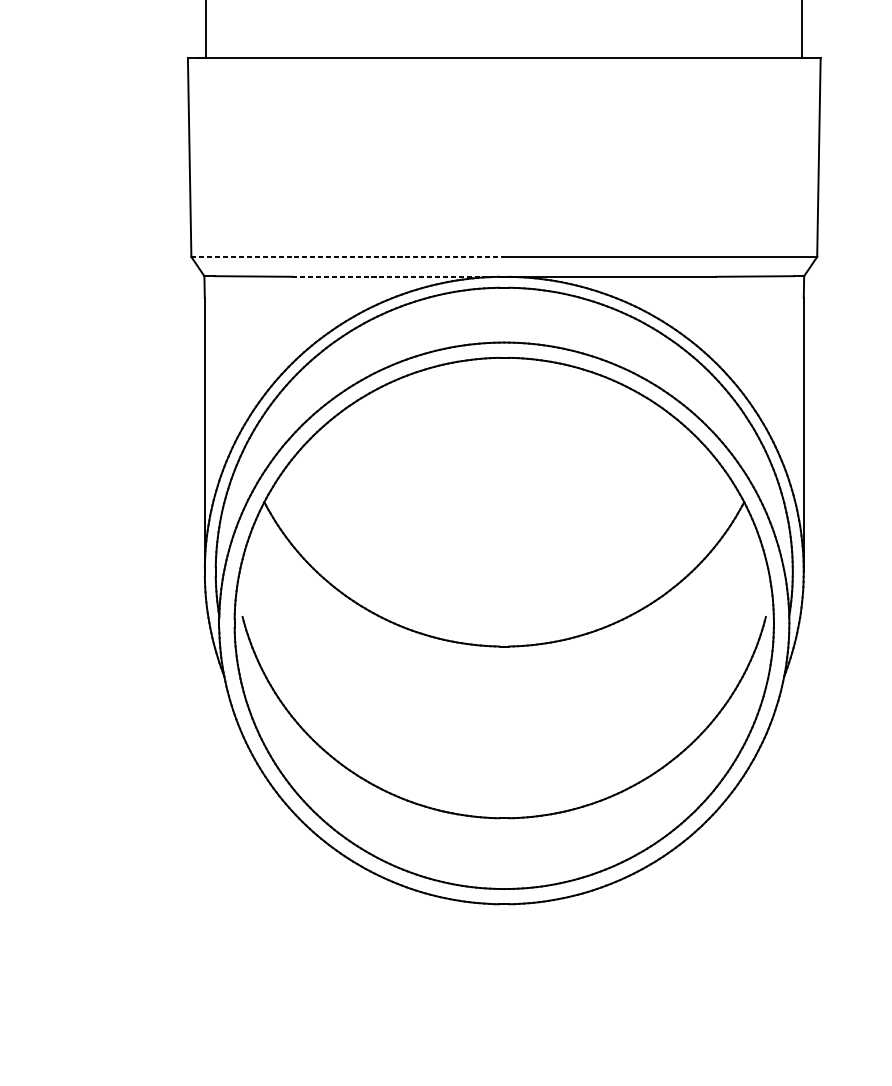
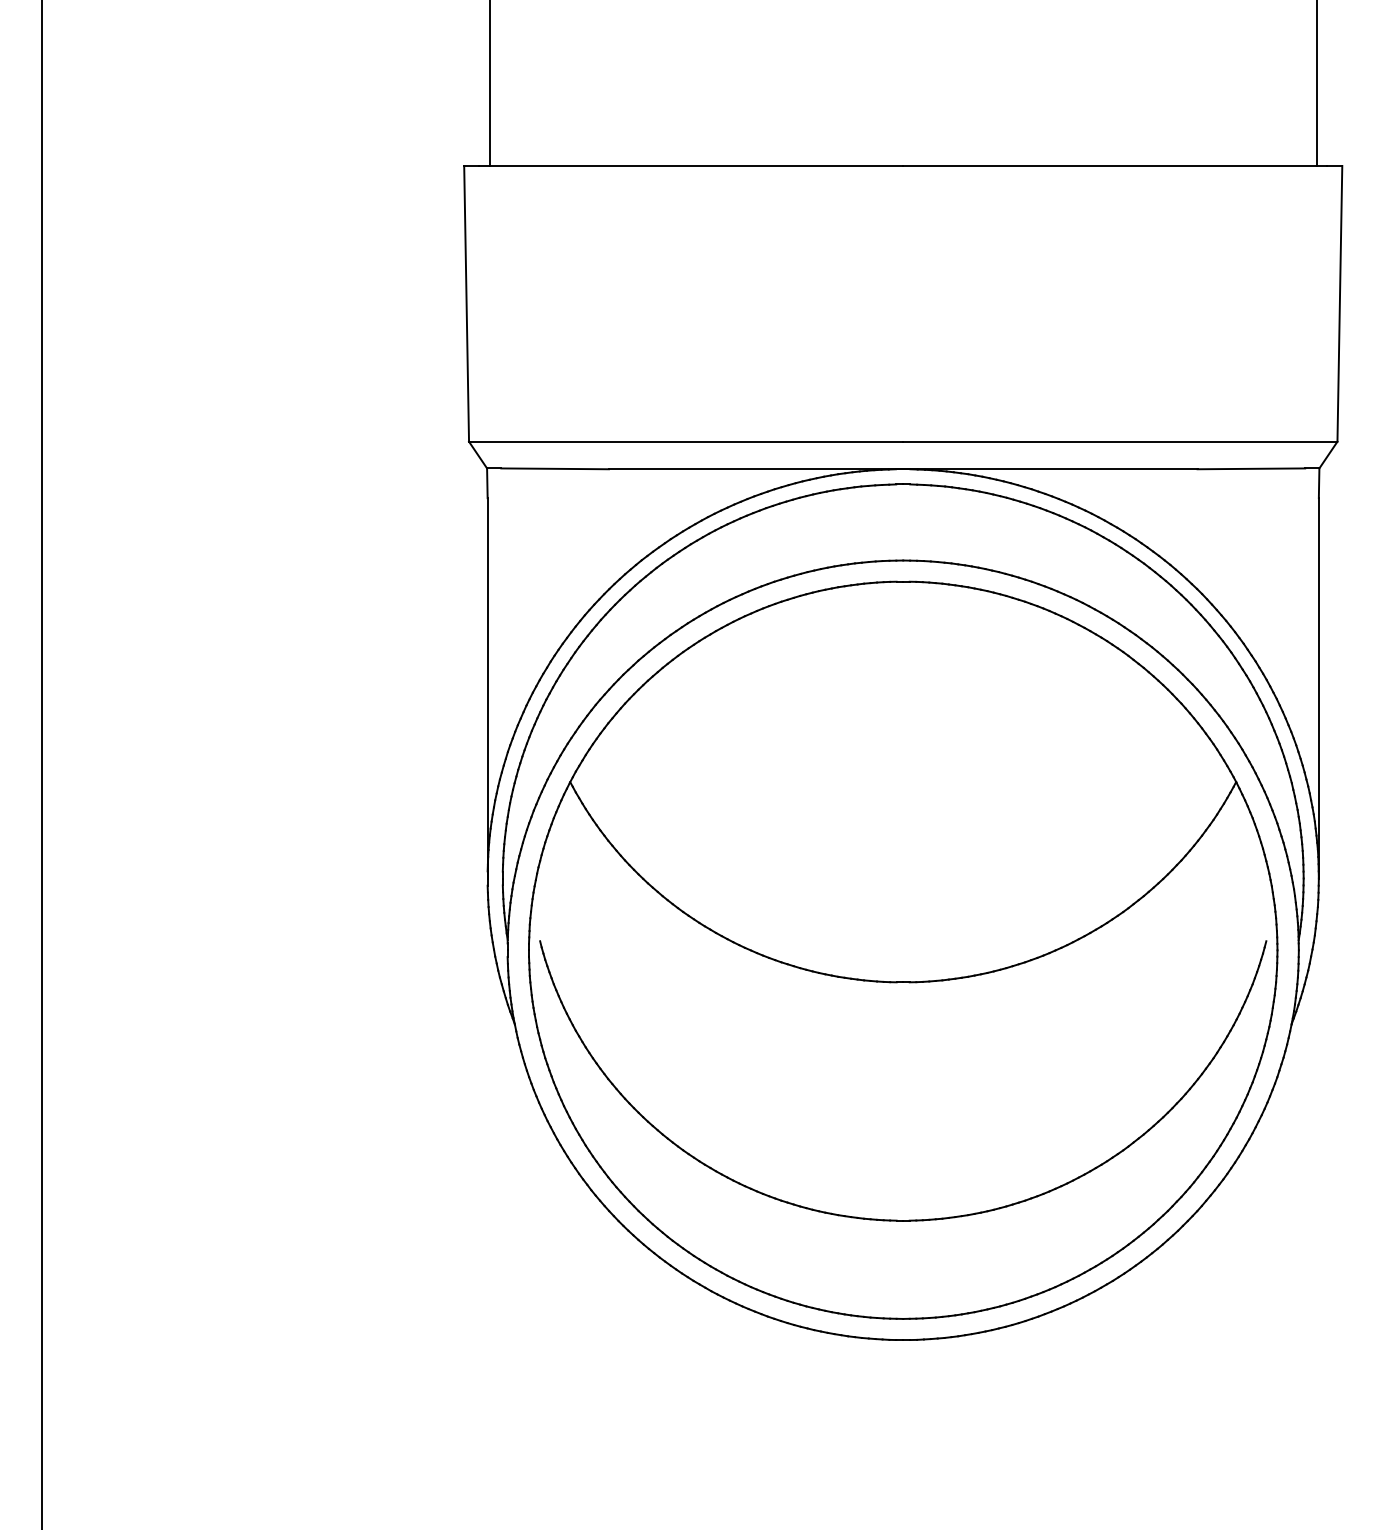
line: (348, 256) -> (686, 441), dashed -> solid
line: (398, 276) -> (756, 469), dashed -> solid

